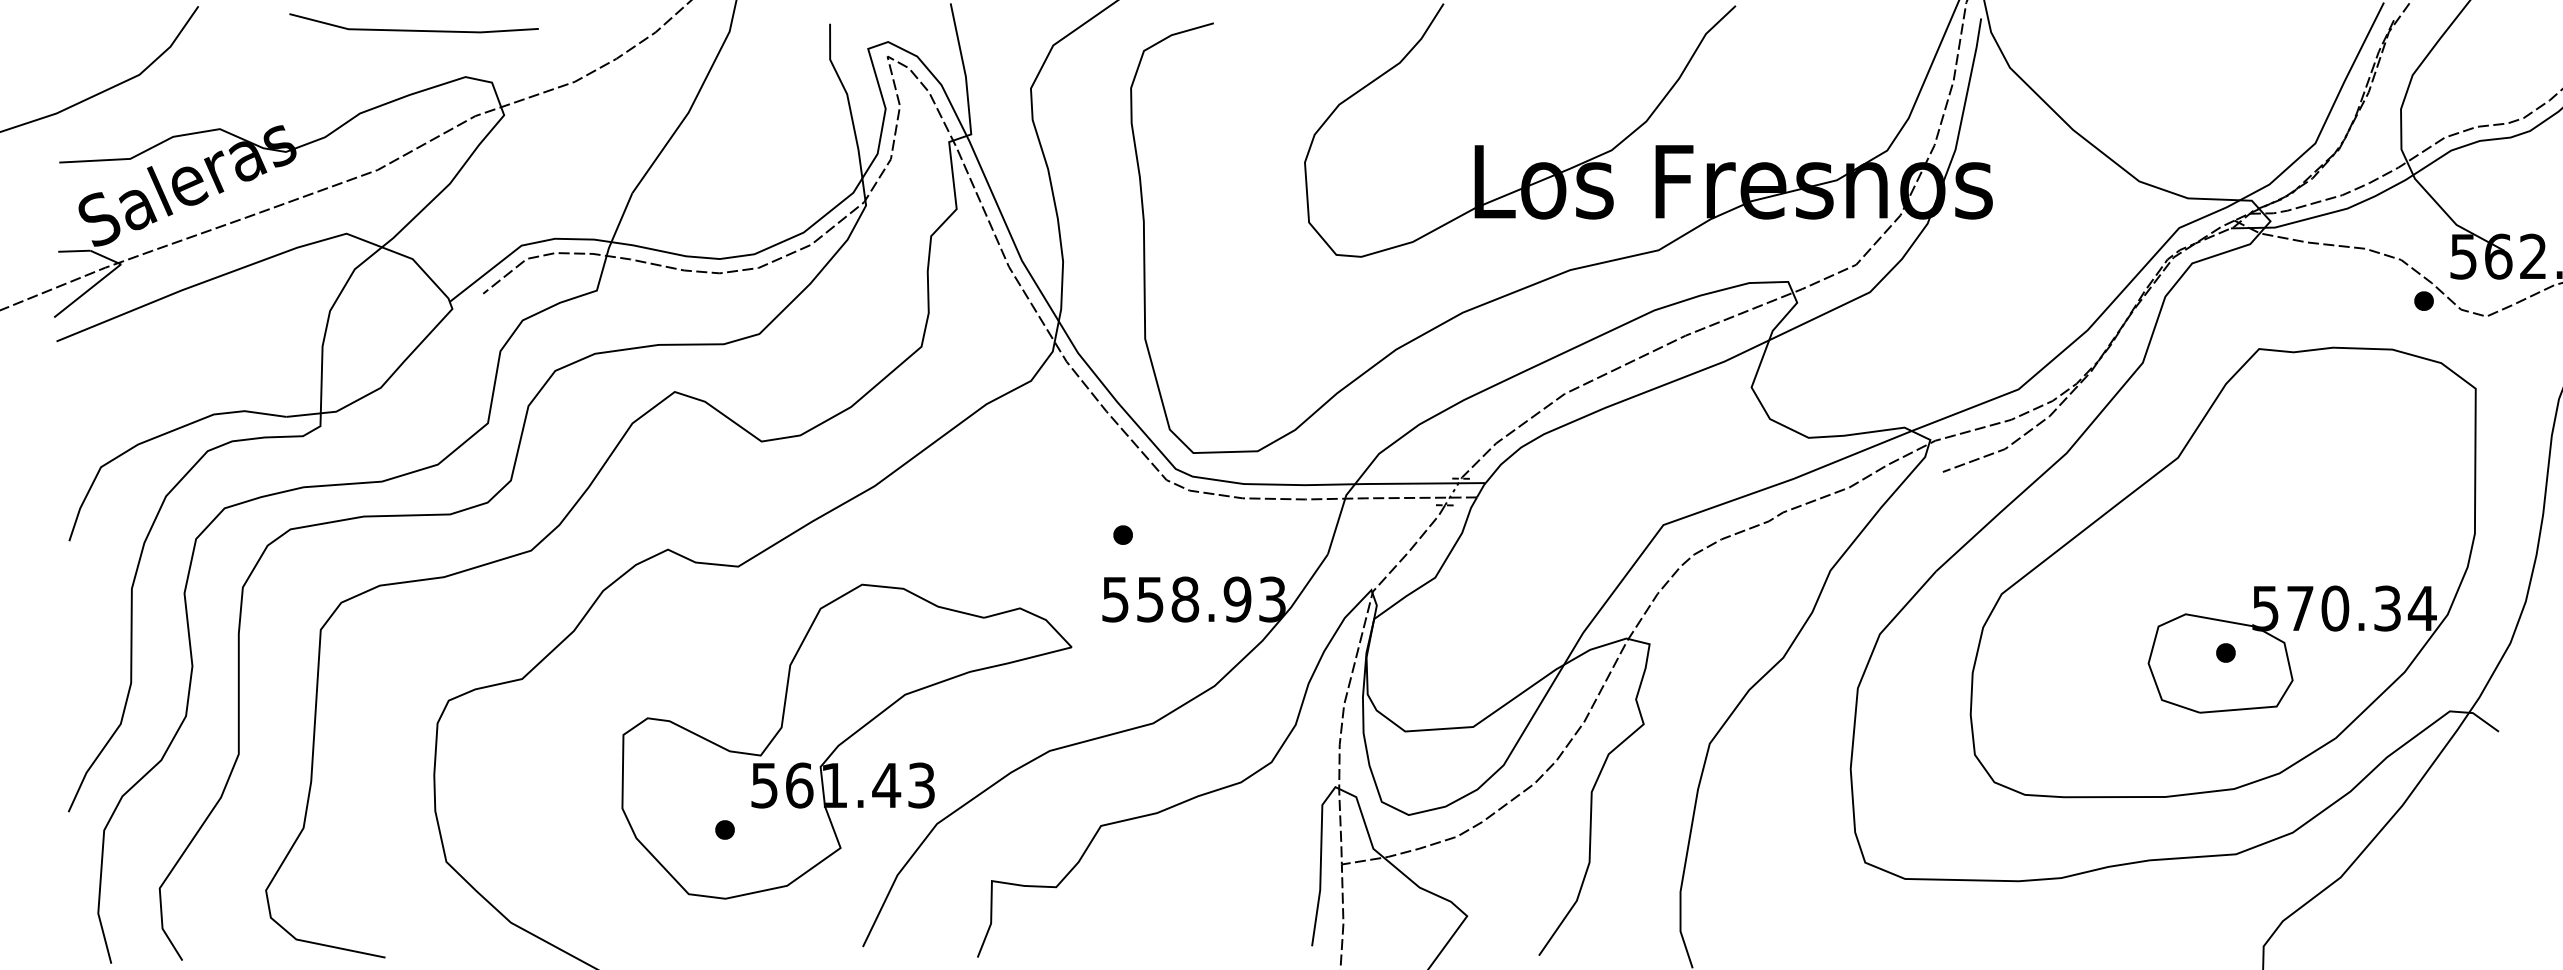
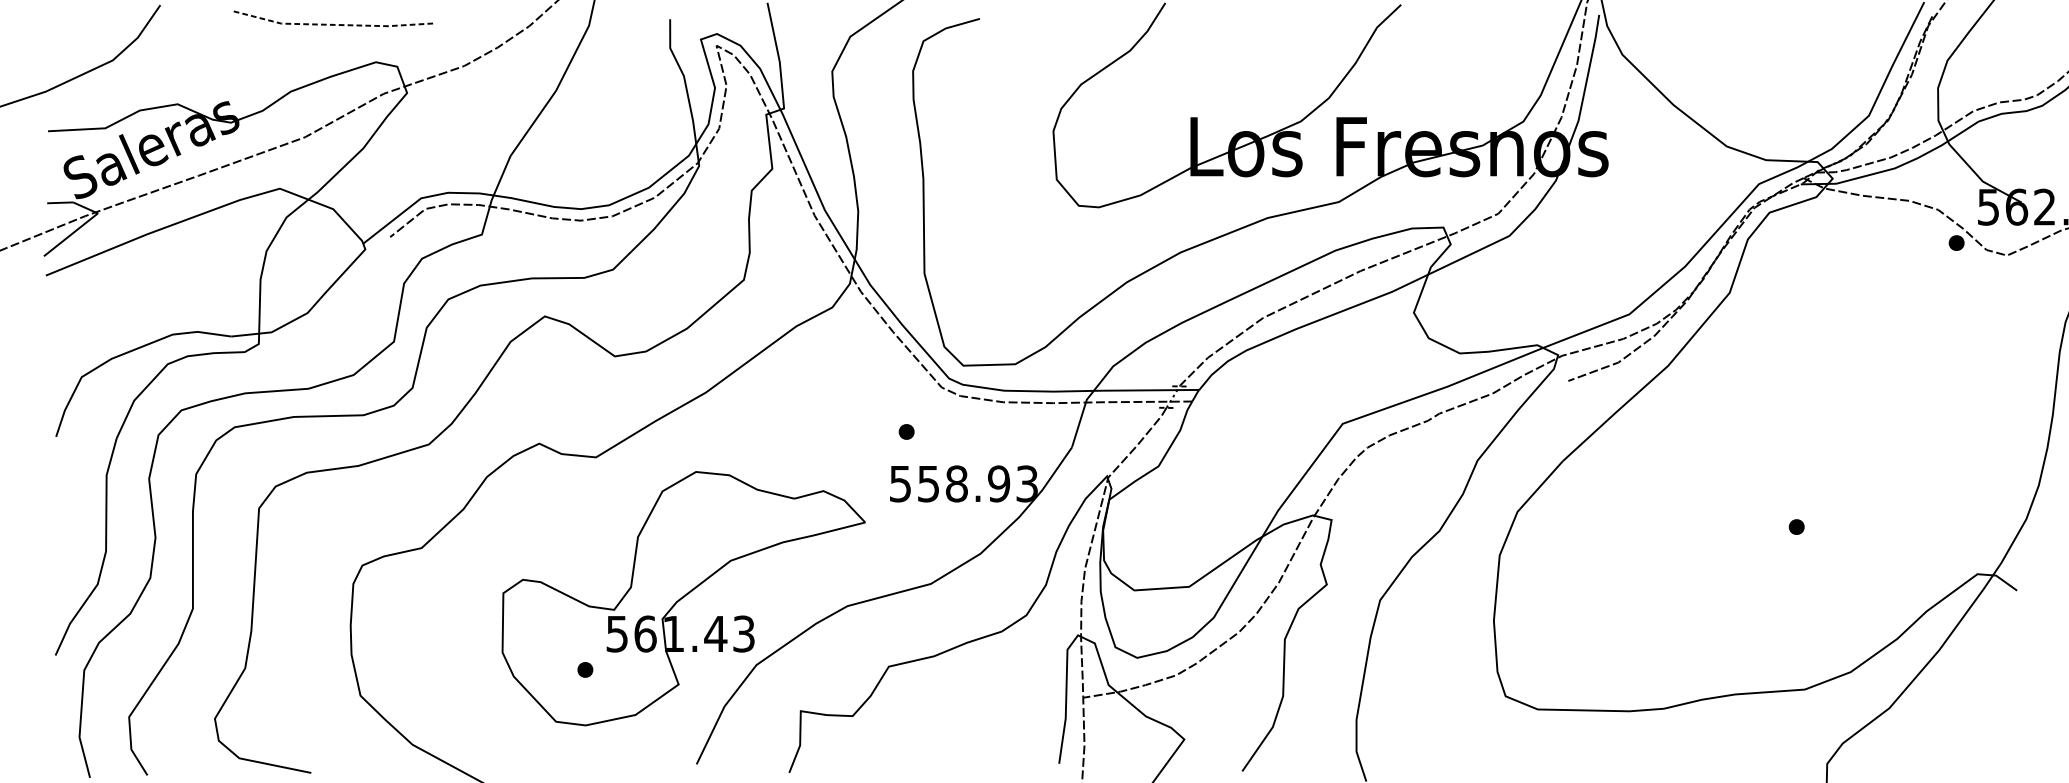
line: (414, 30) -> (334, 24), solid -> dashed
part: (2222, 572) -> (1793, 462), removed

